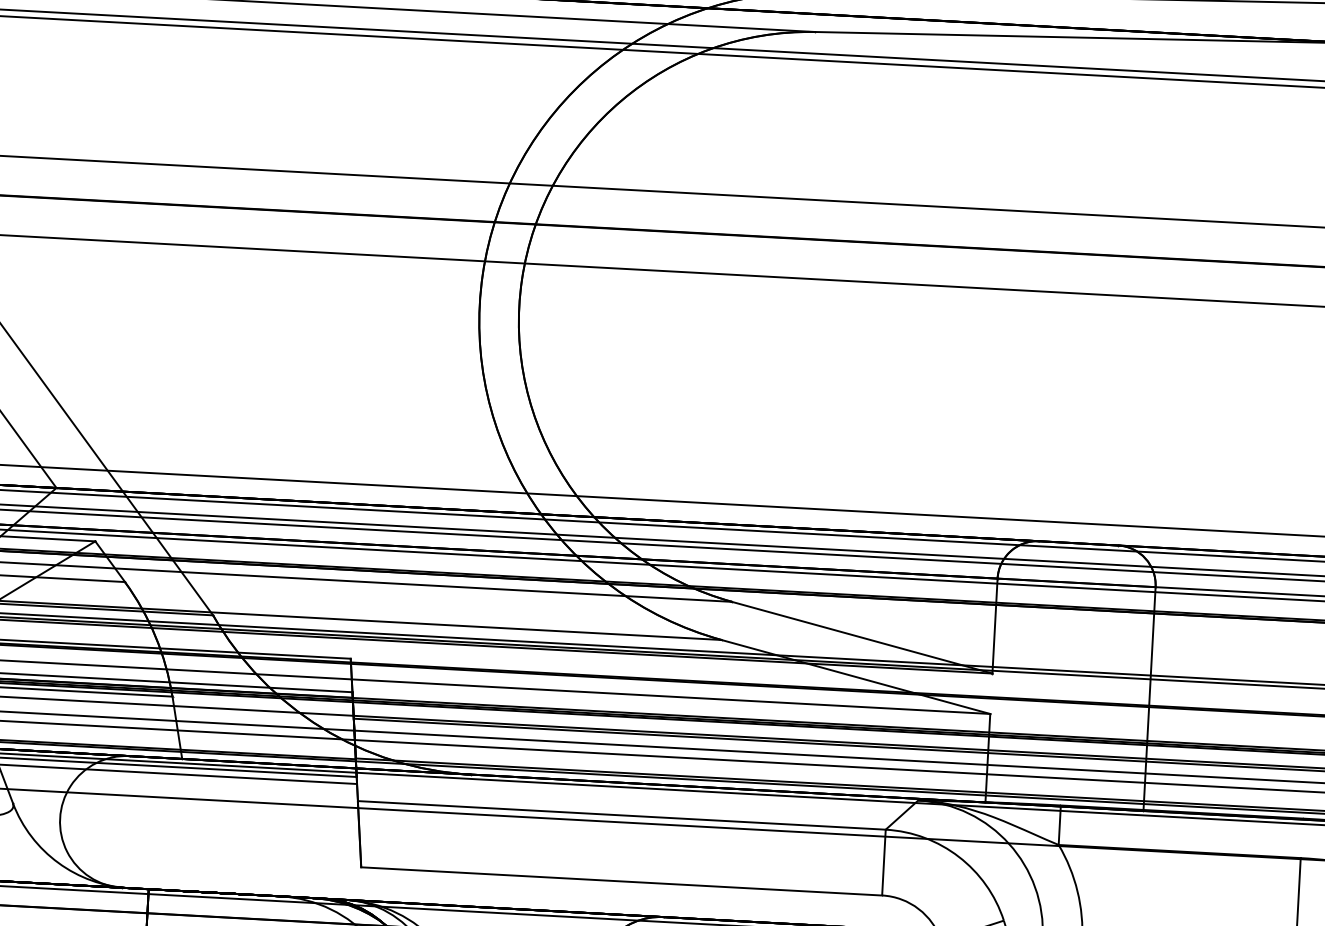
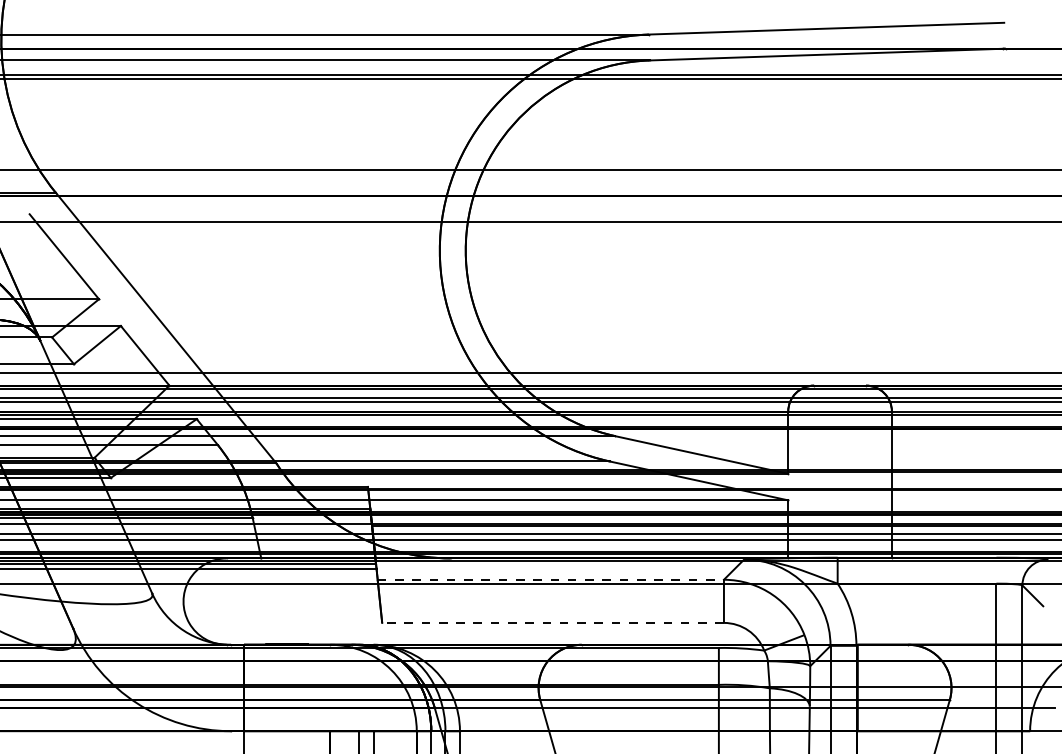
line: (622, 815) -> (551, 579), solid -> dashed
line: (622, 880) -> (553, 622), solid -> dashed

